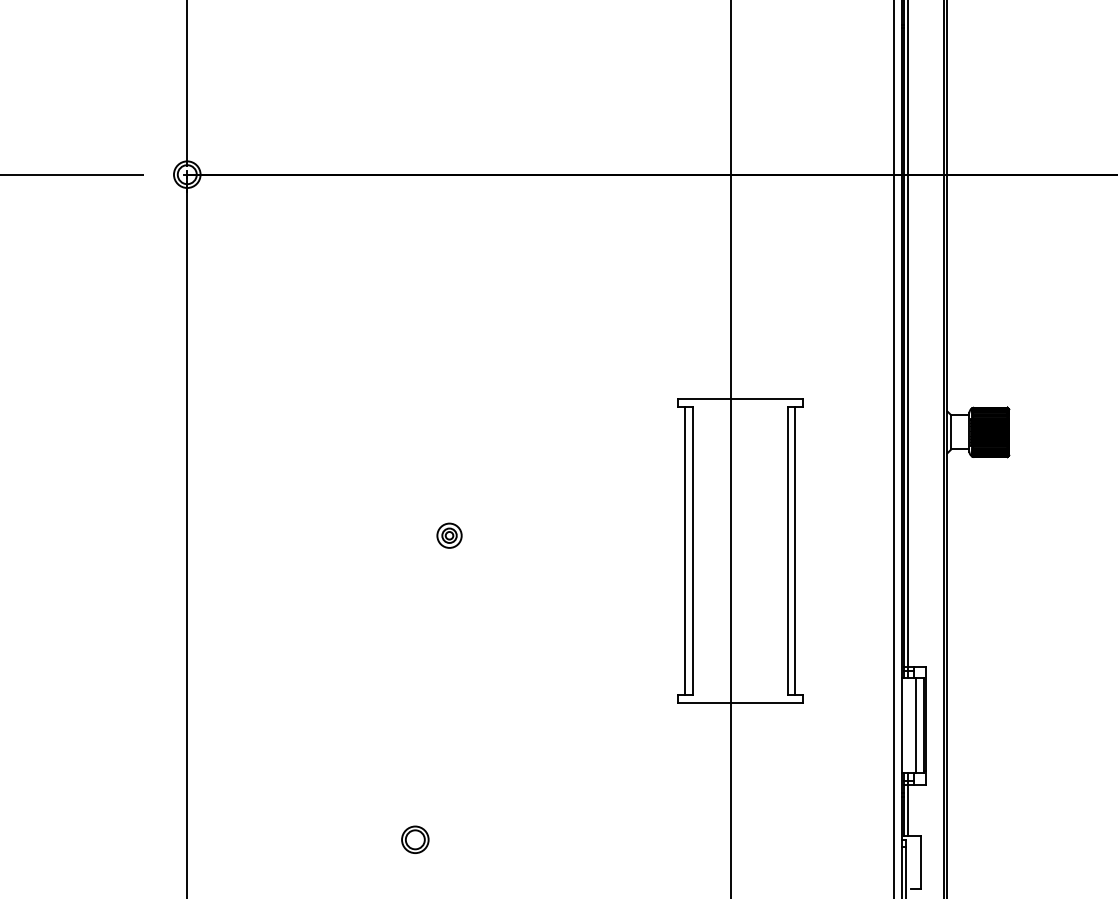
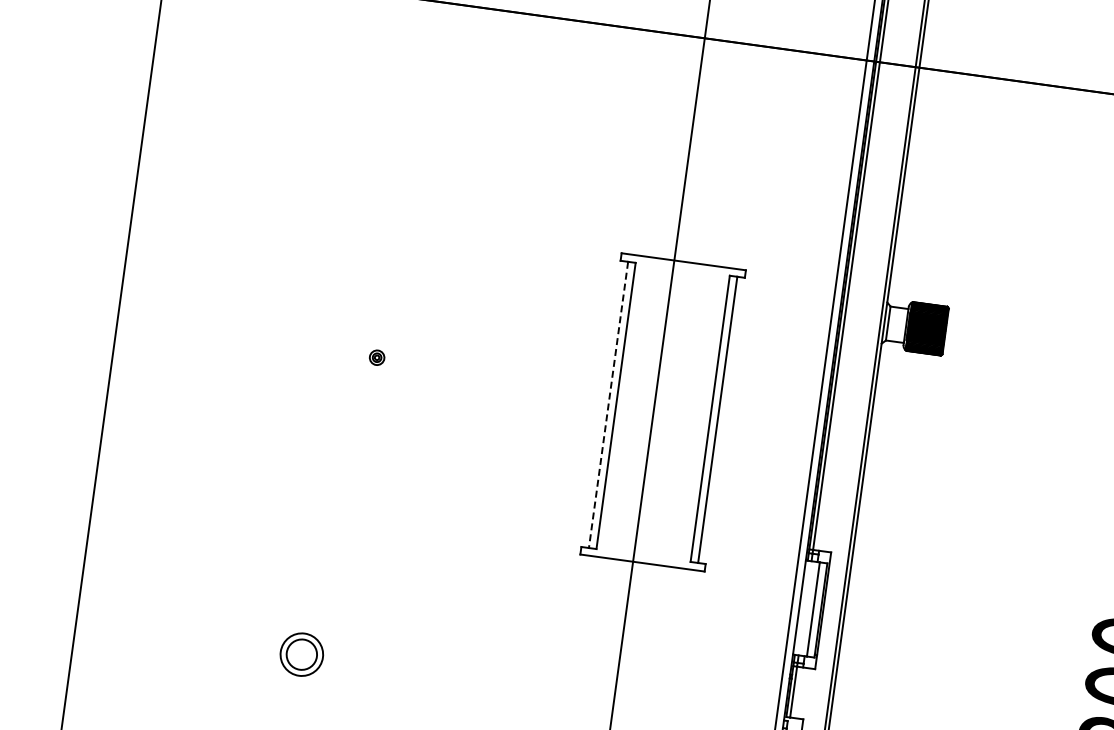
part: (449, 535) -> (377, 357), size x0.6
line: (685, 551) -> (608, 405), solid -> dashed
part: (415, 839) -> (302, 654), size x1.6

